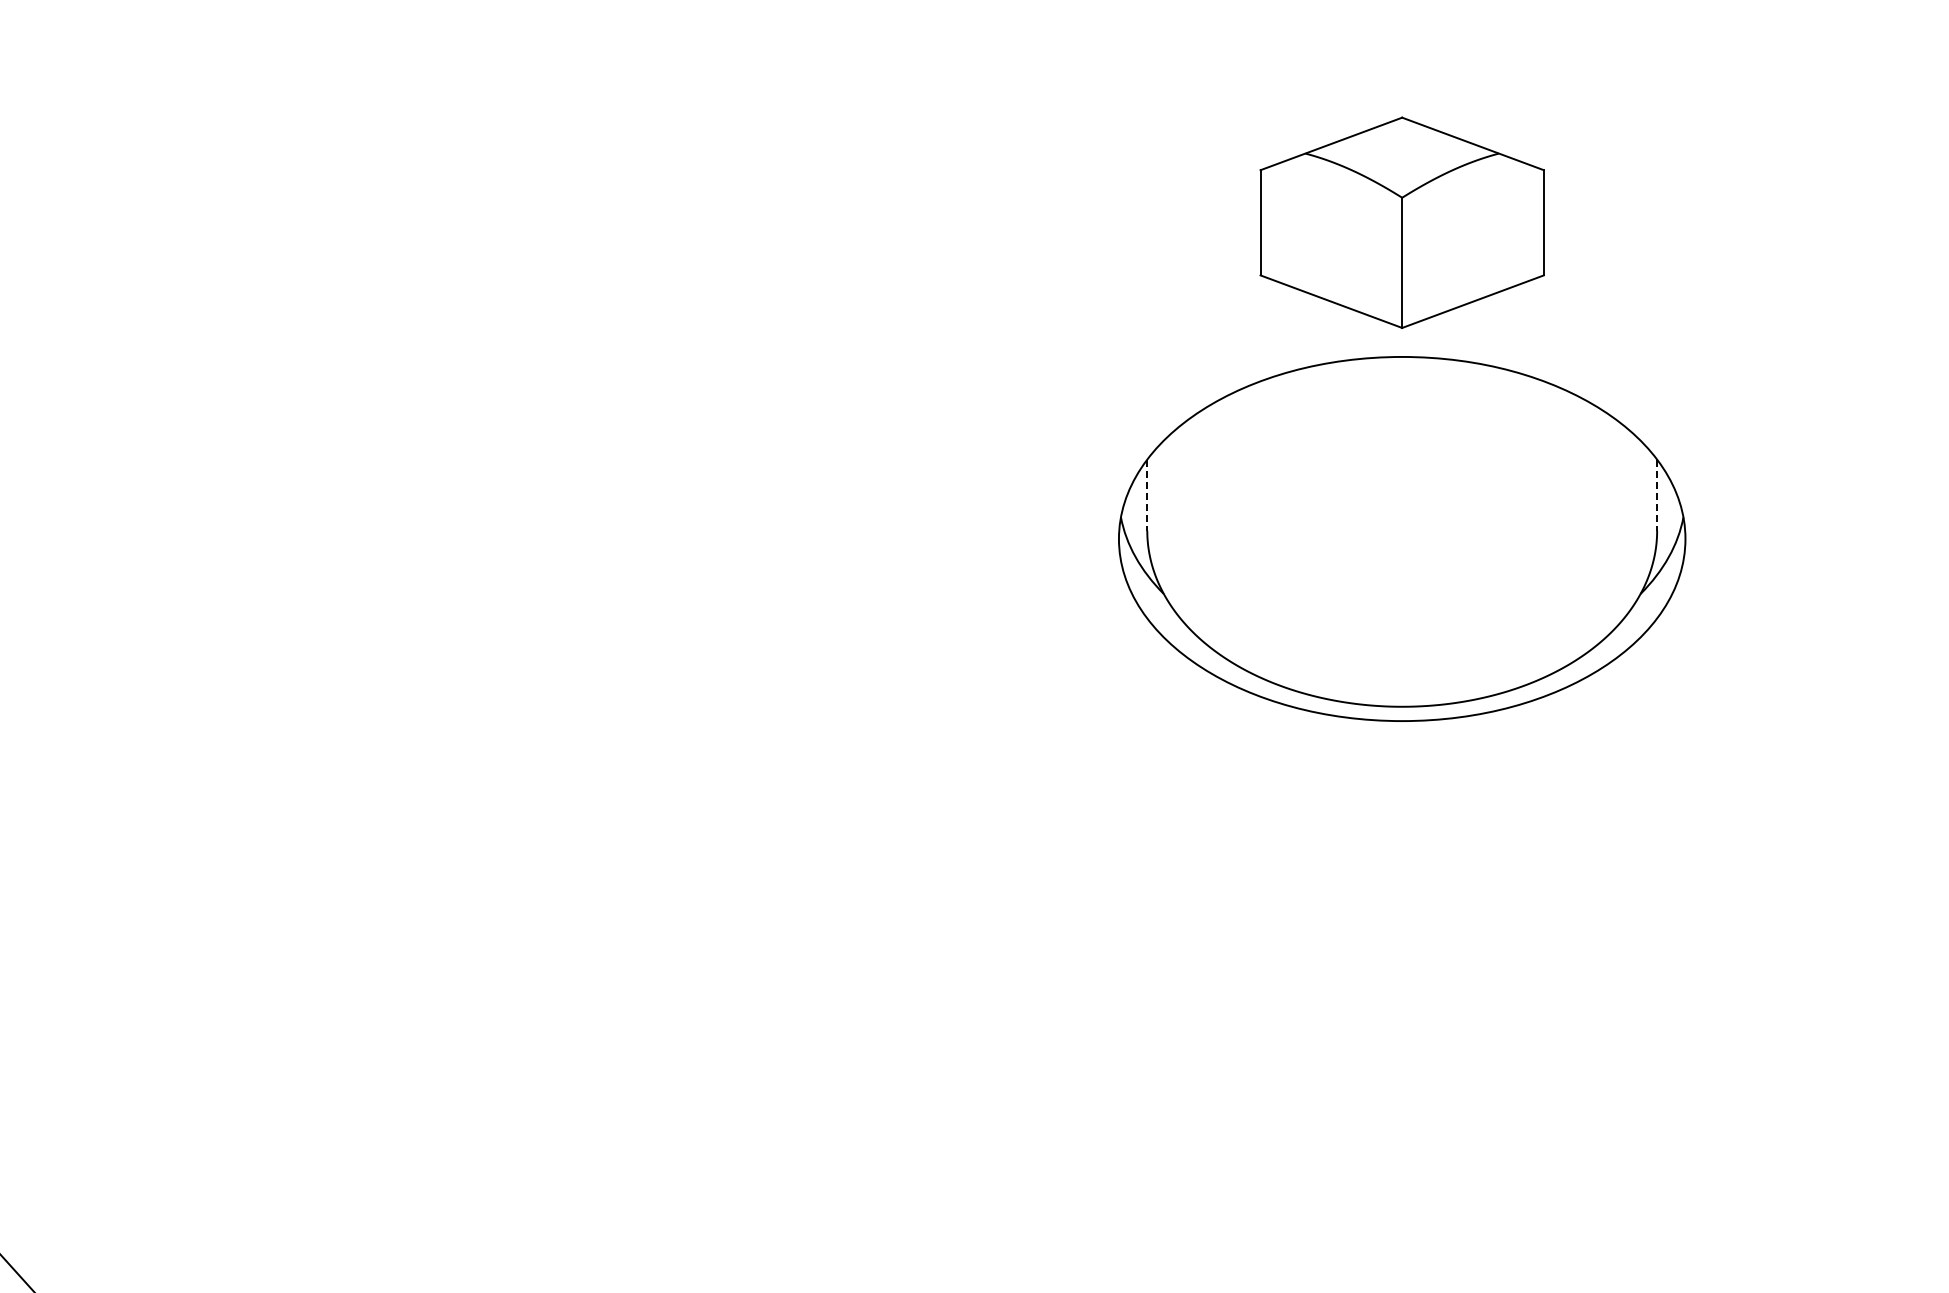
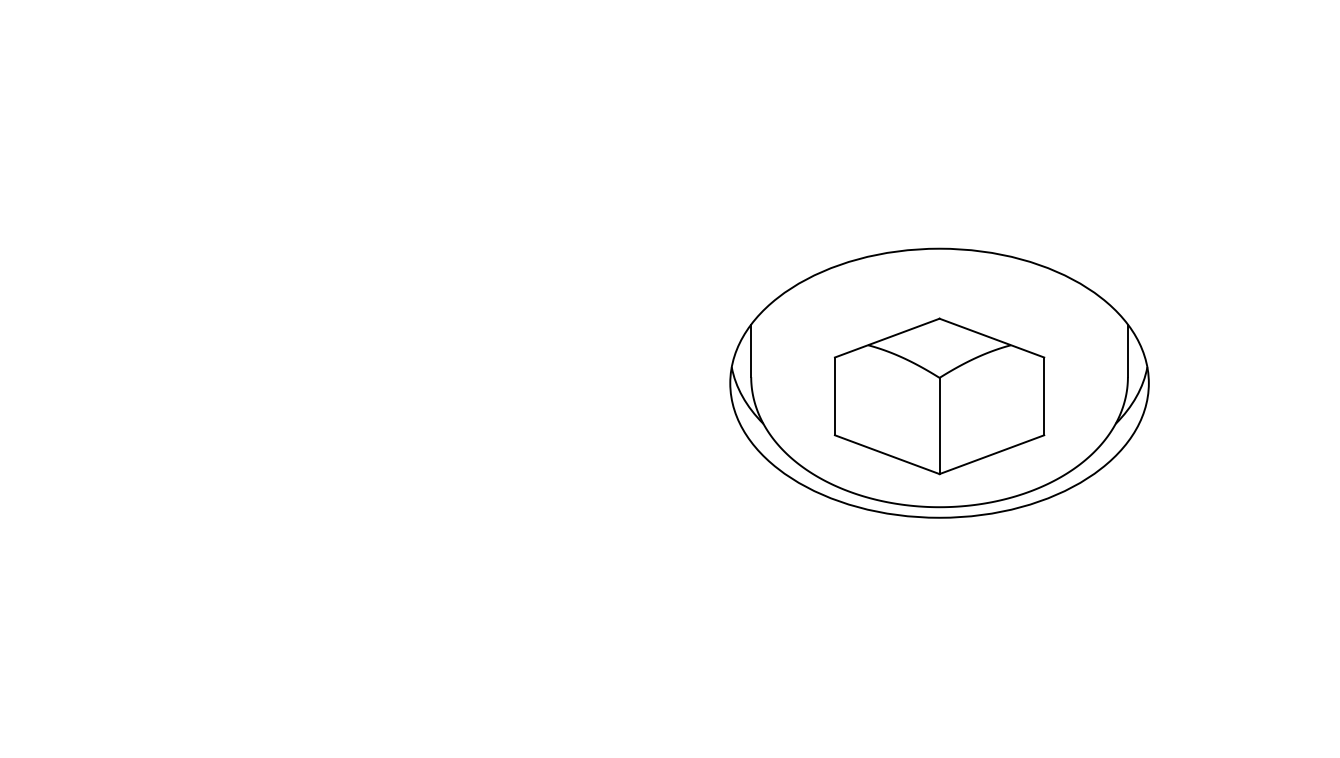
part: (1401, 222) -> (939, 396), moved
line: (1147, 495) -> (751, 351), dashed -> solid
line: (1657, 495) -> (1128, 351), dashed -> solid

